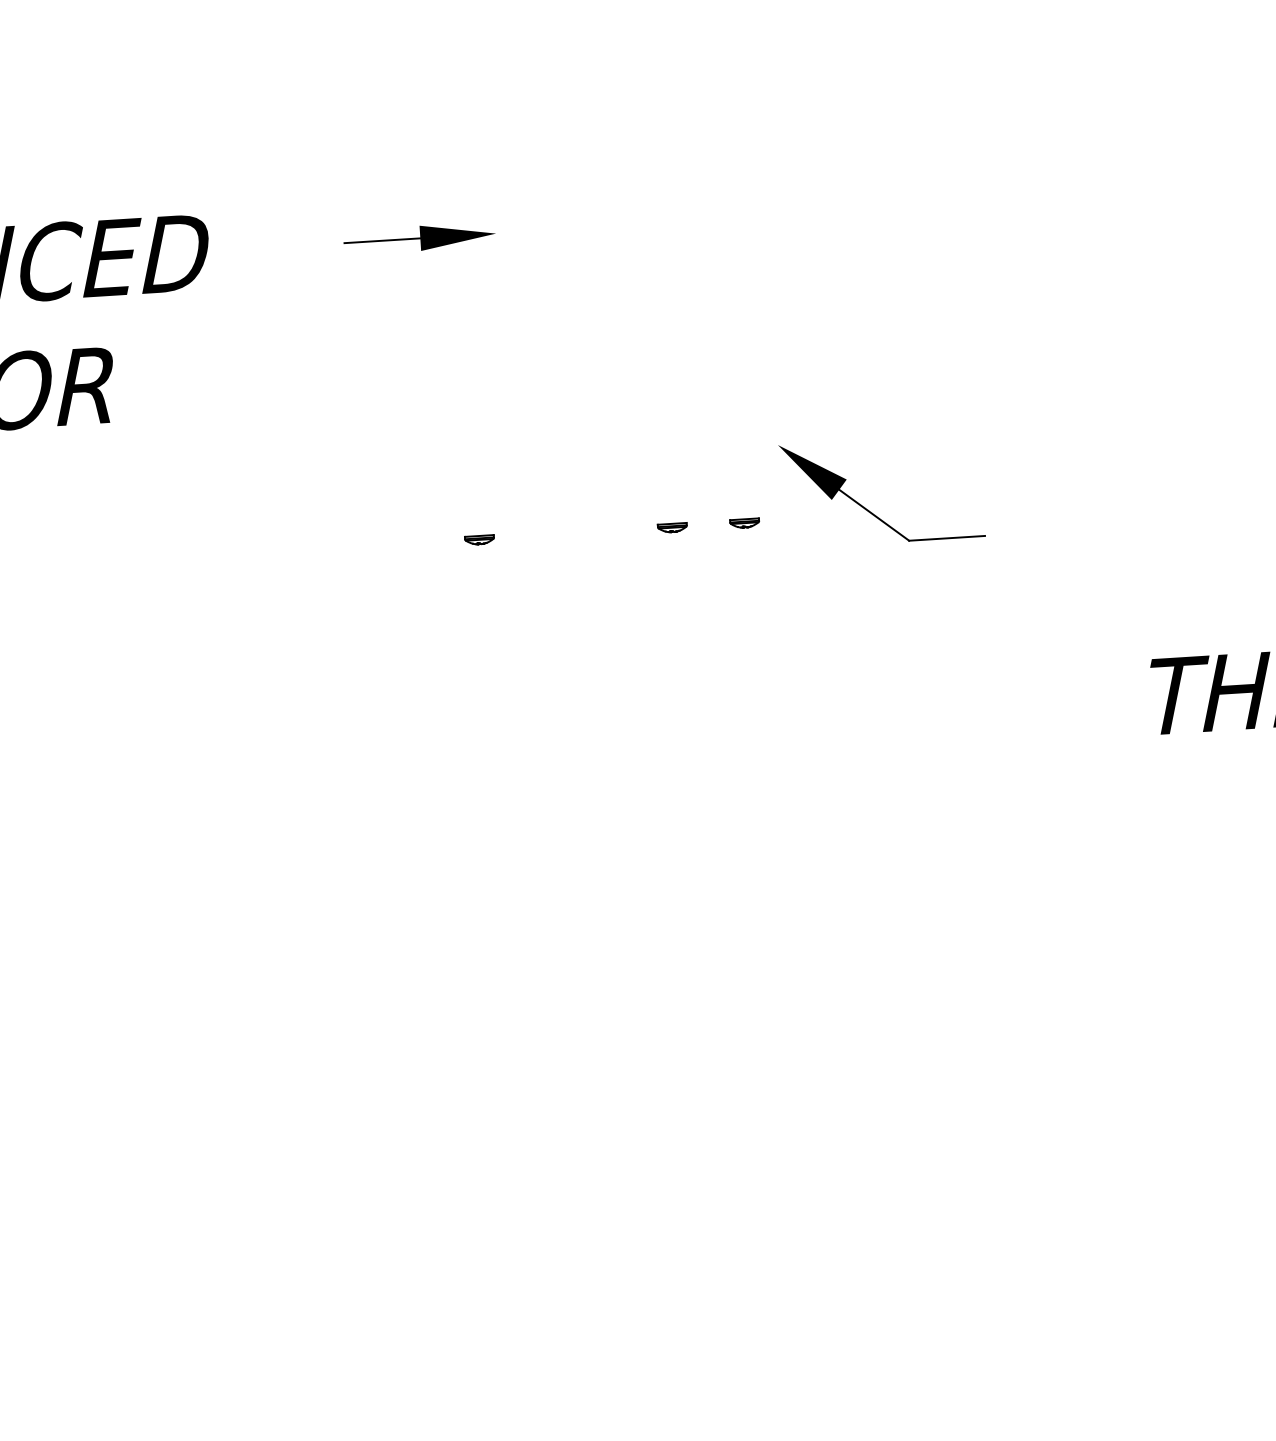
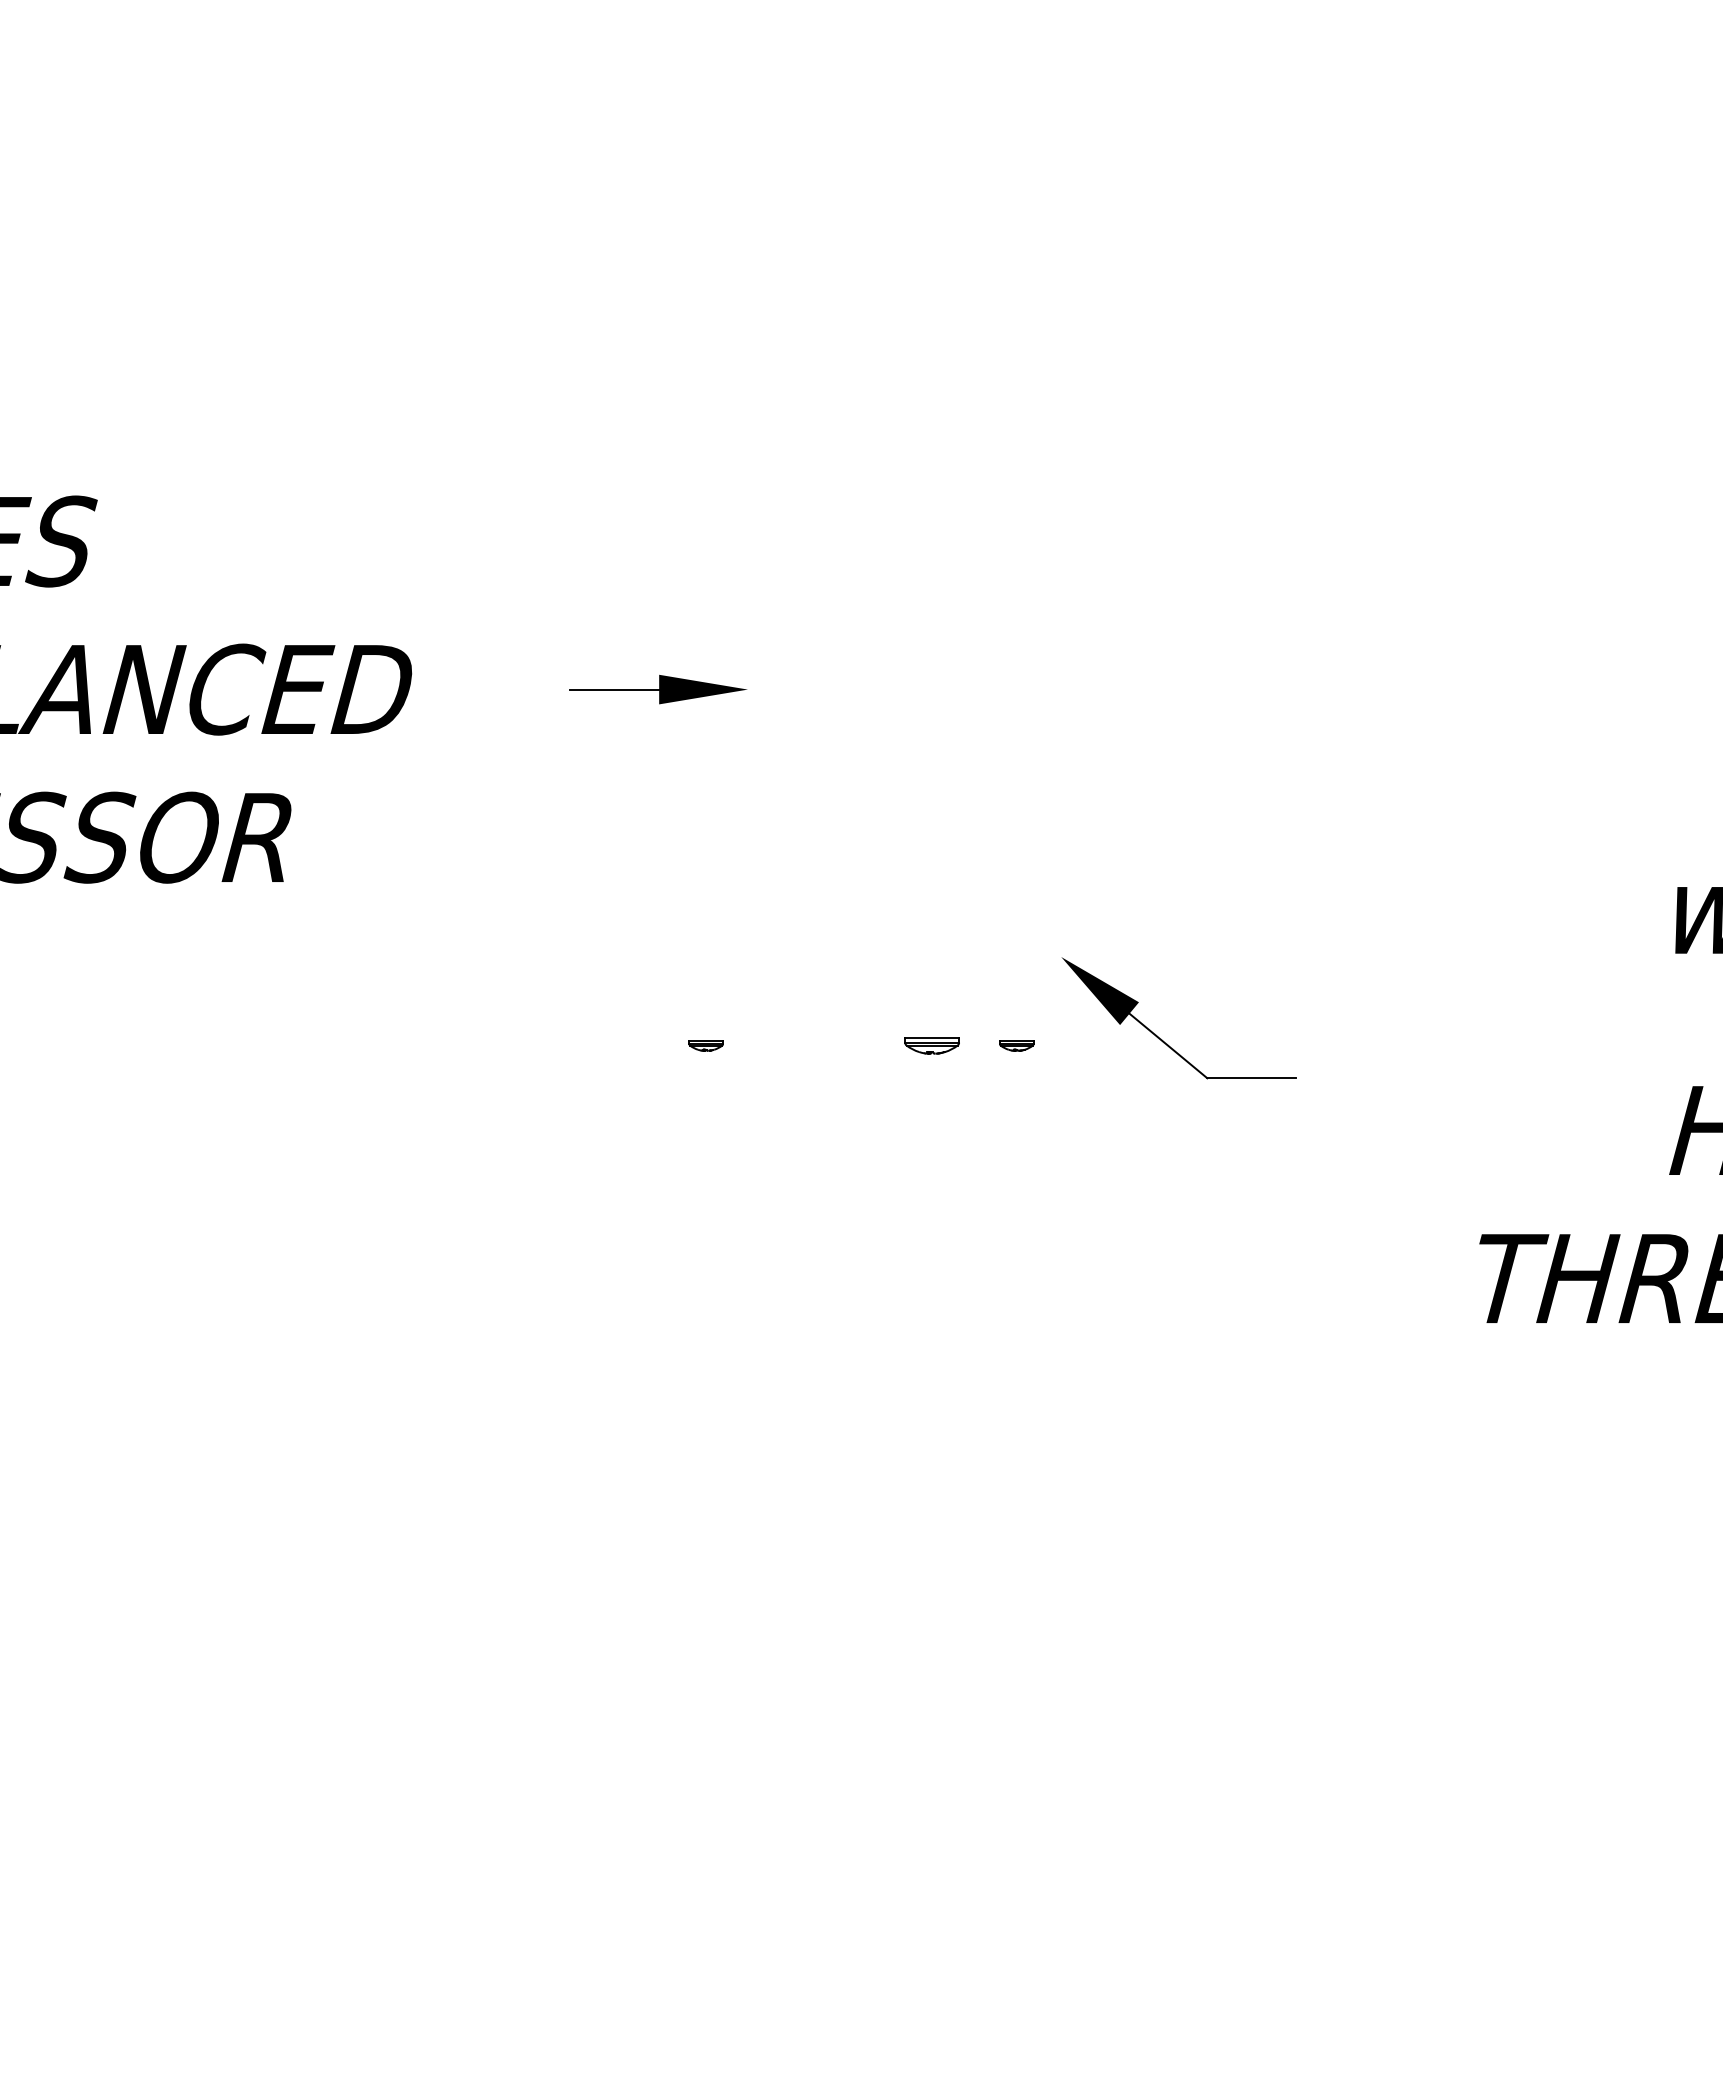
part: (671, 527) -> (931, 1045), size x1.6

